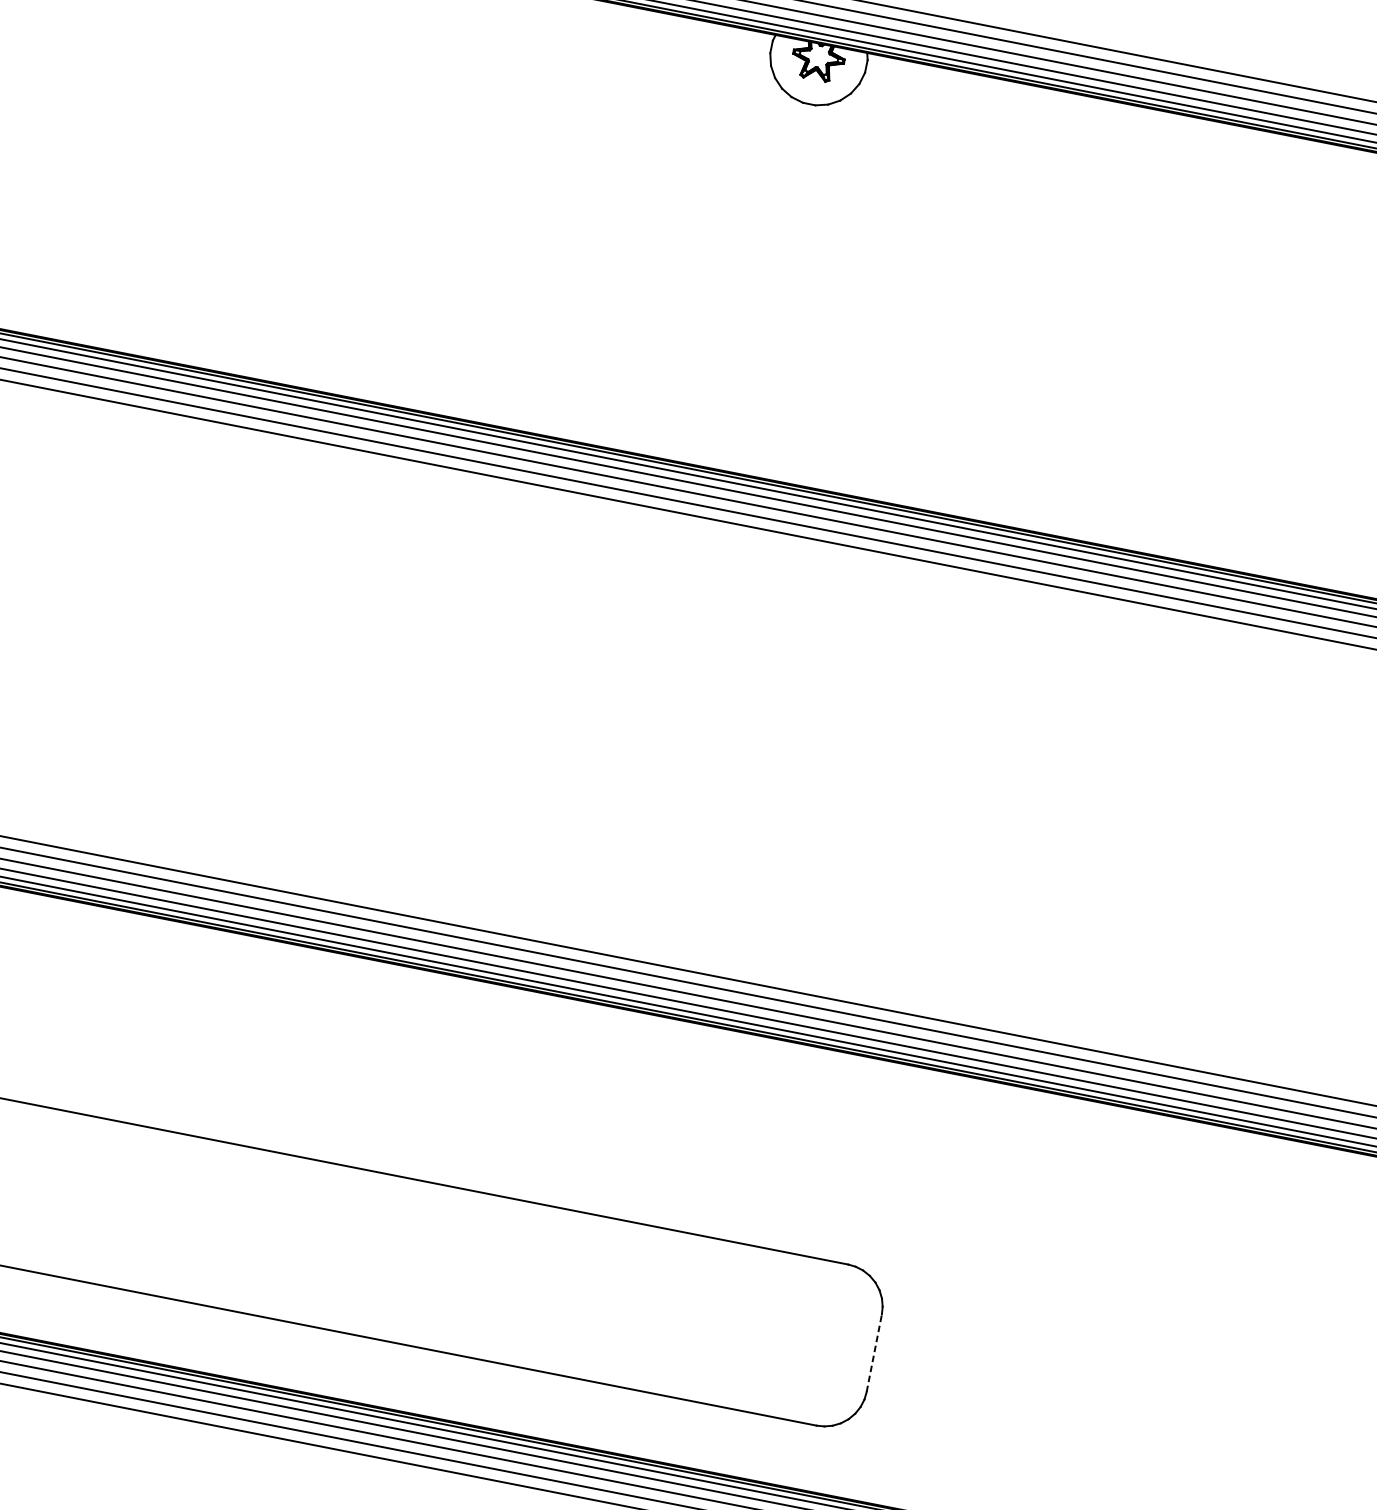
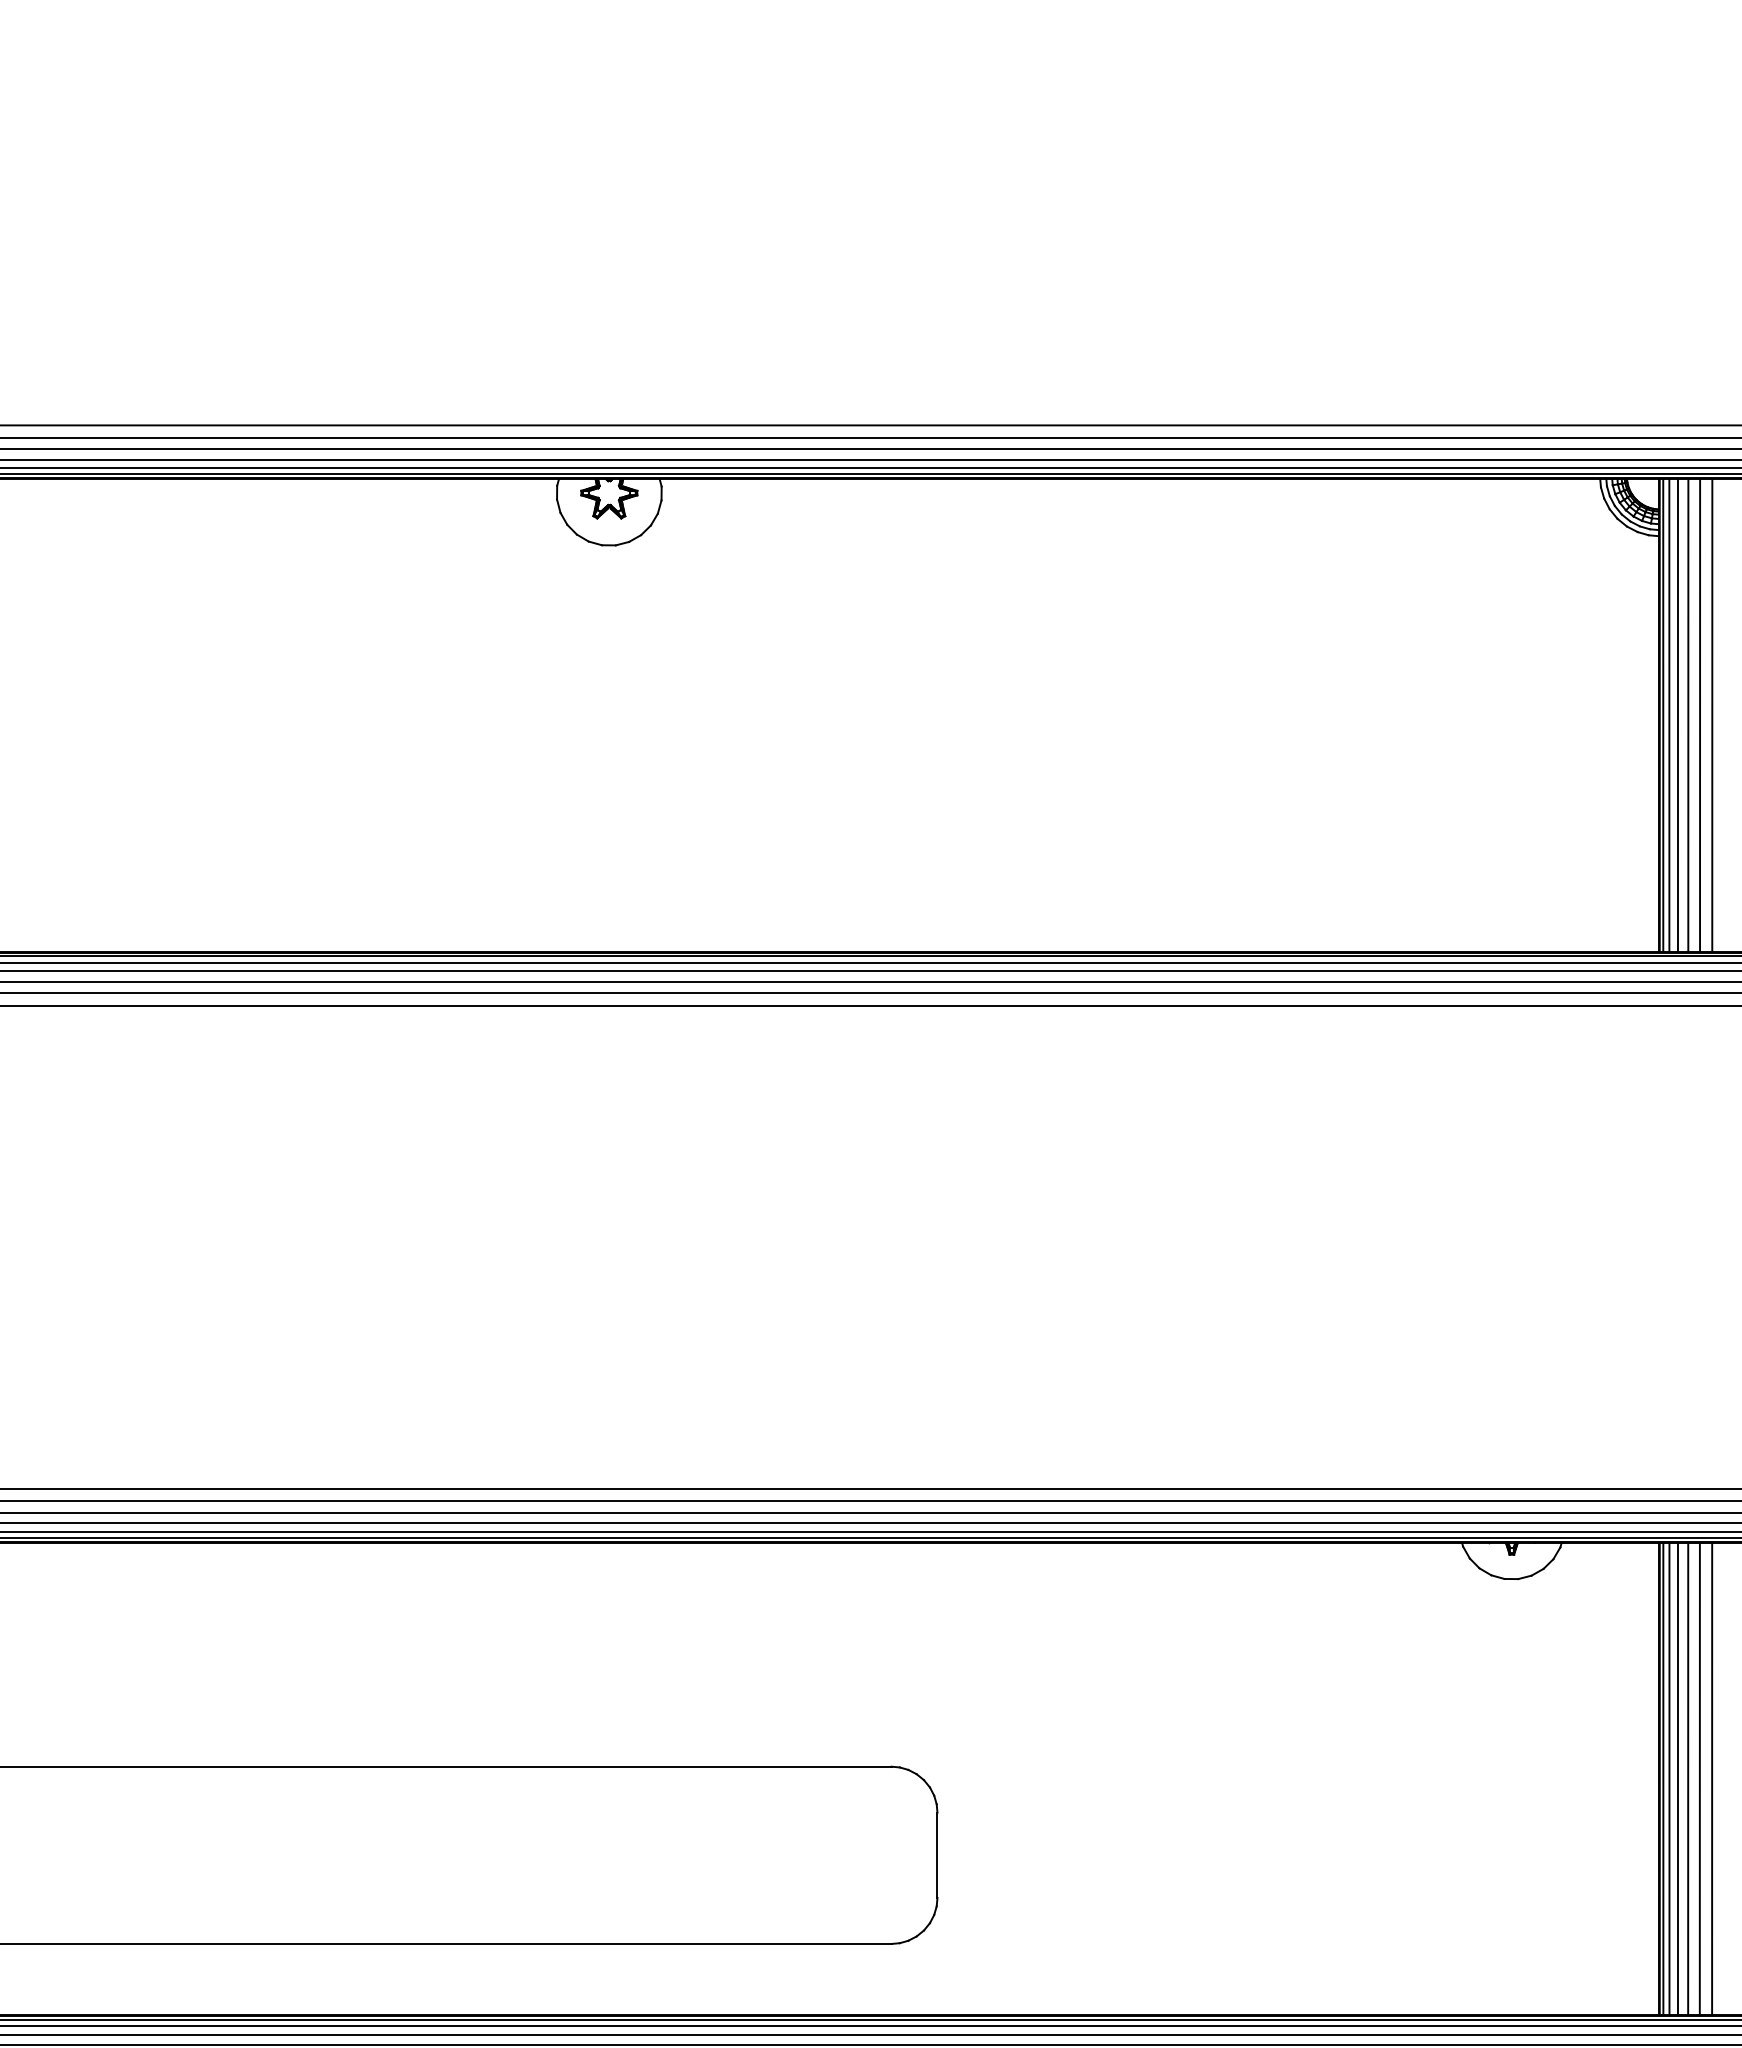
line: (874, 1353) -> (937, 1855), dashed -> solid

